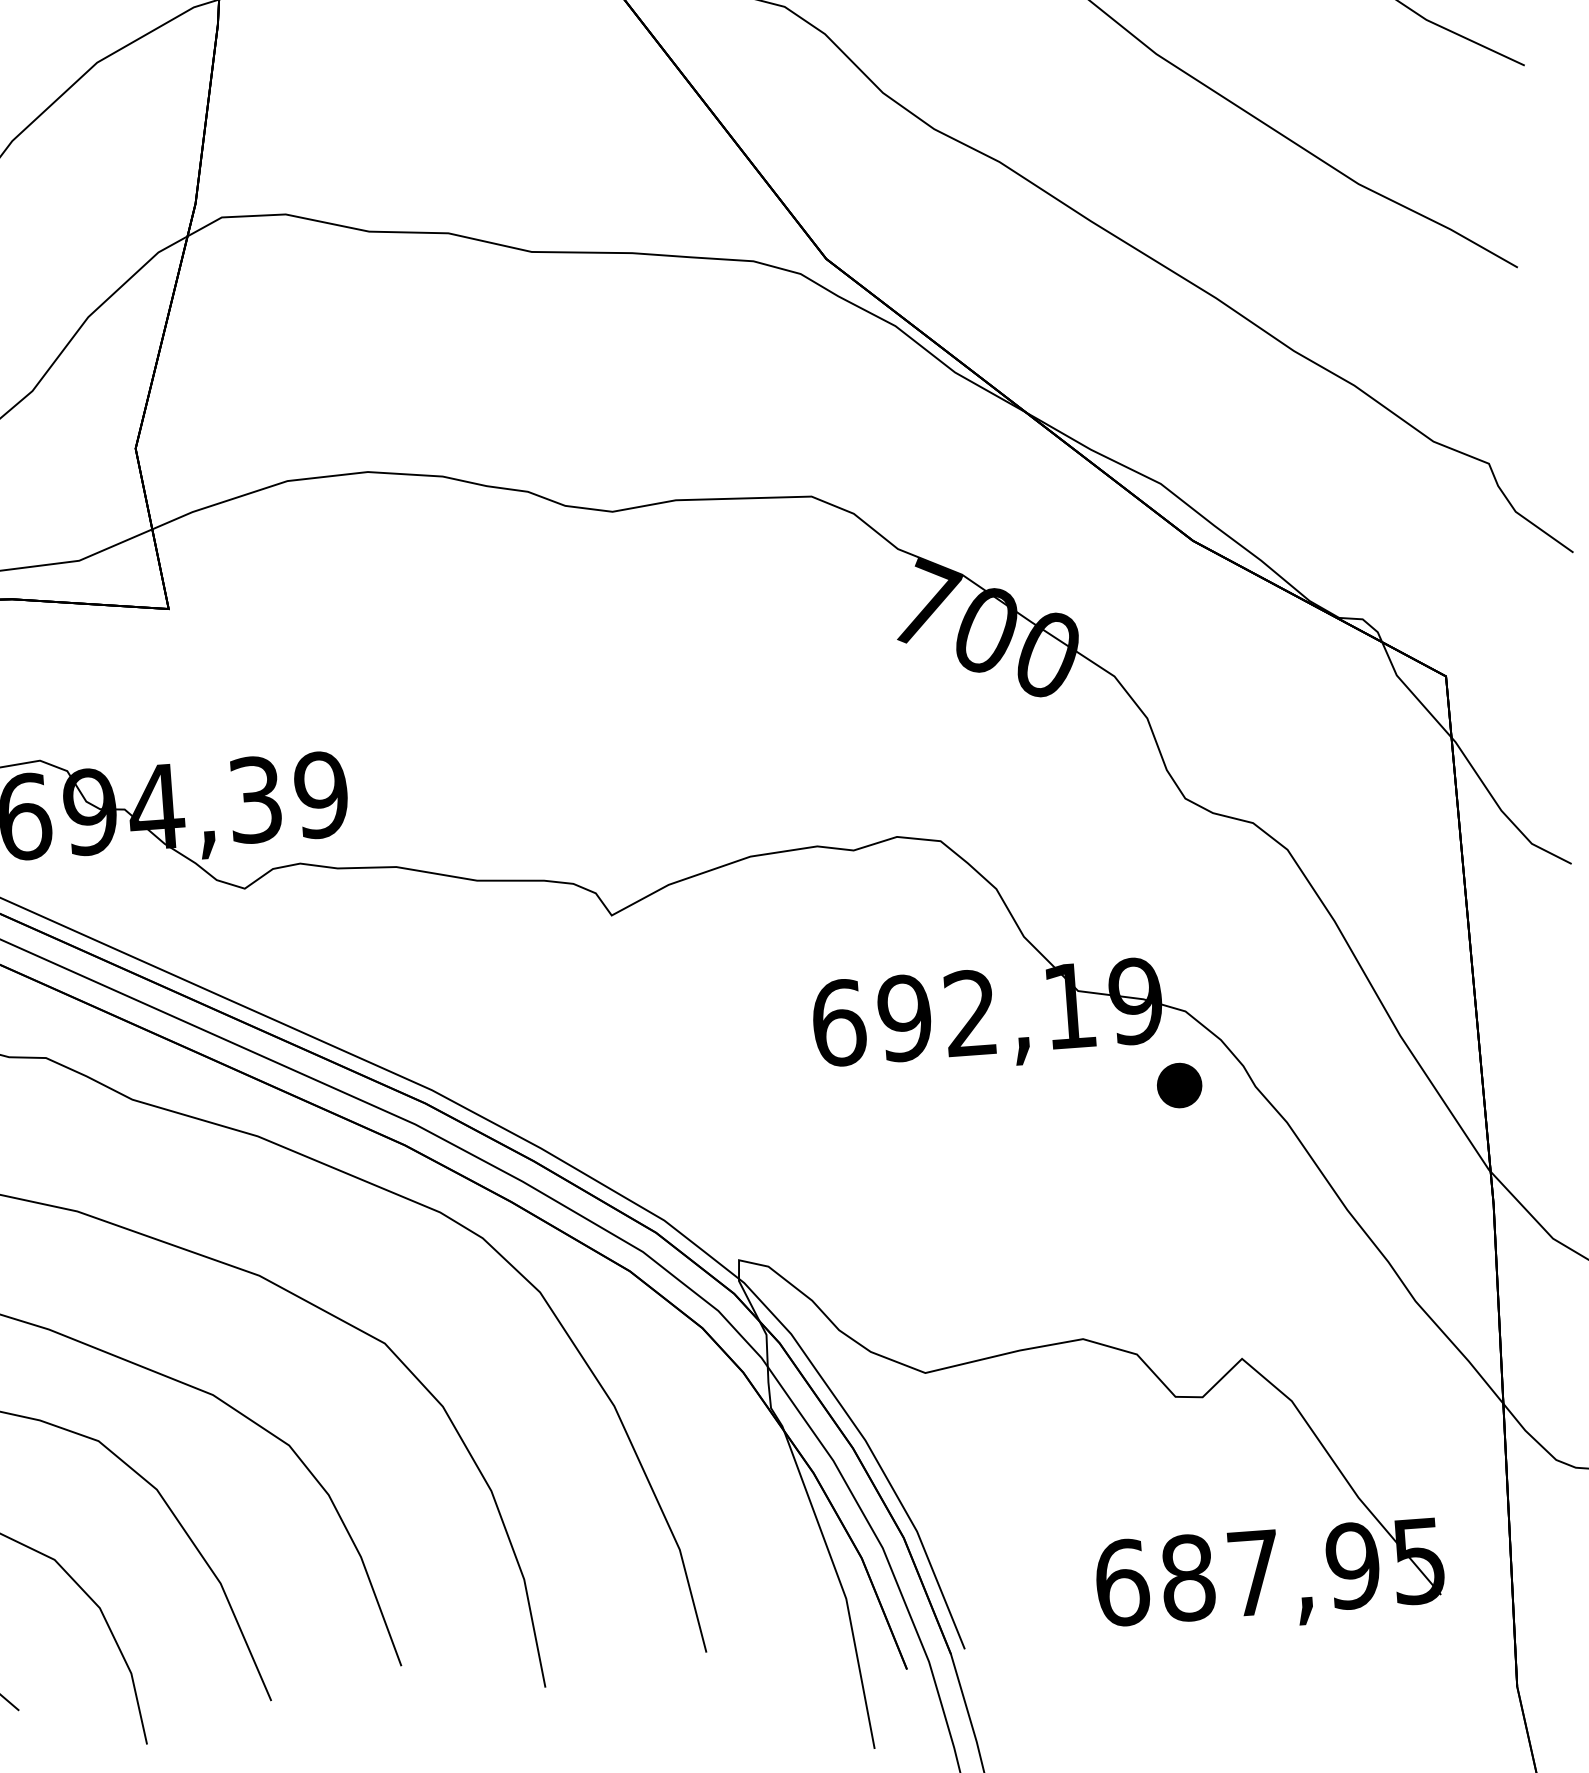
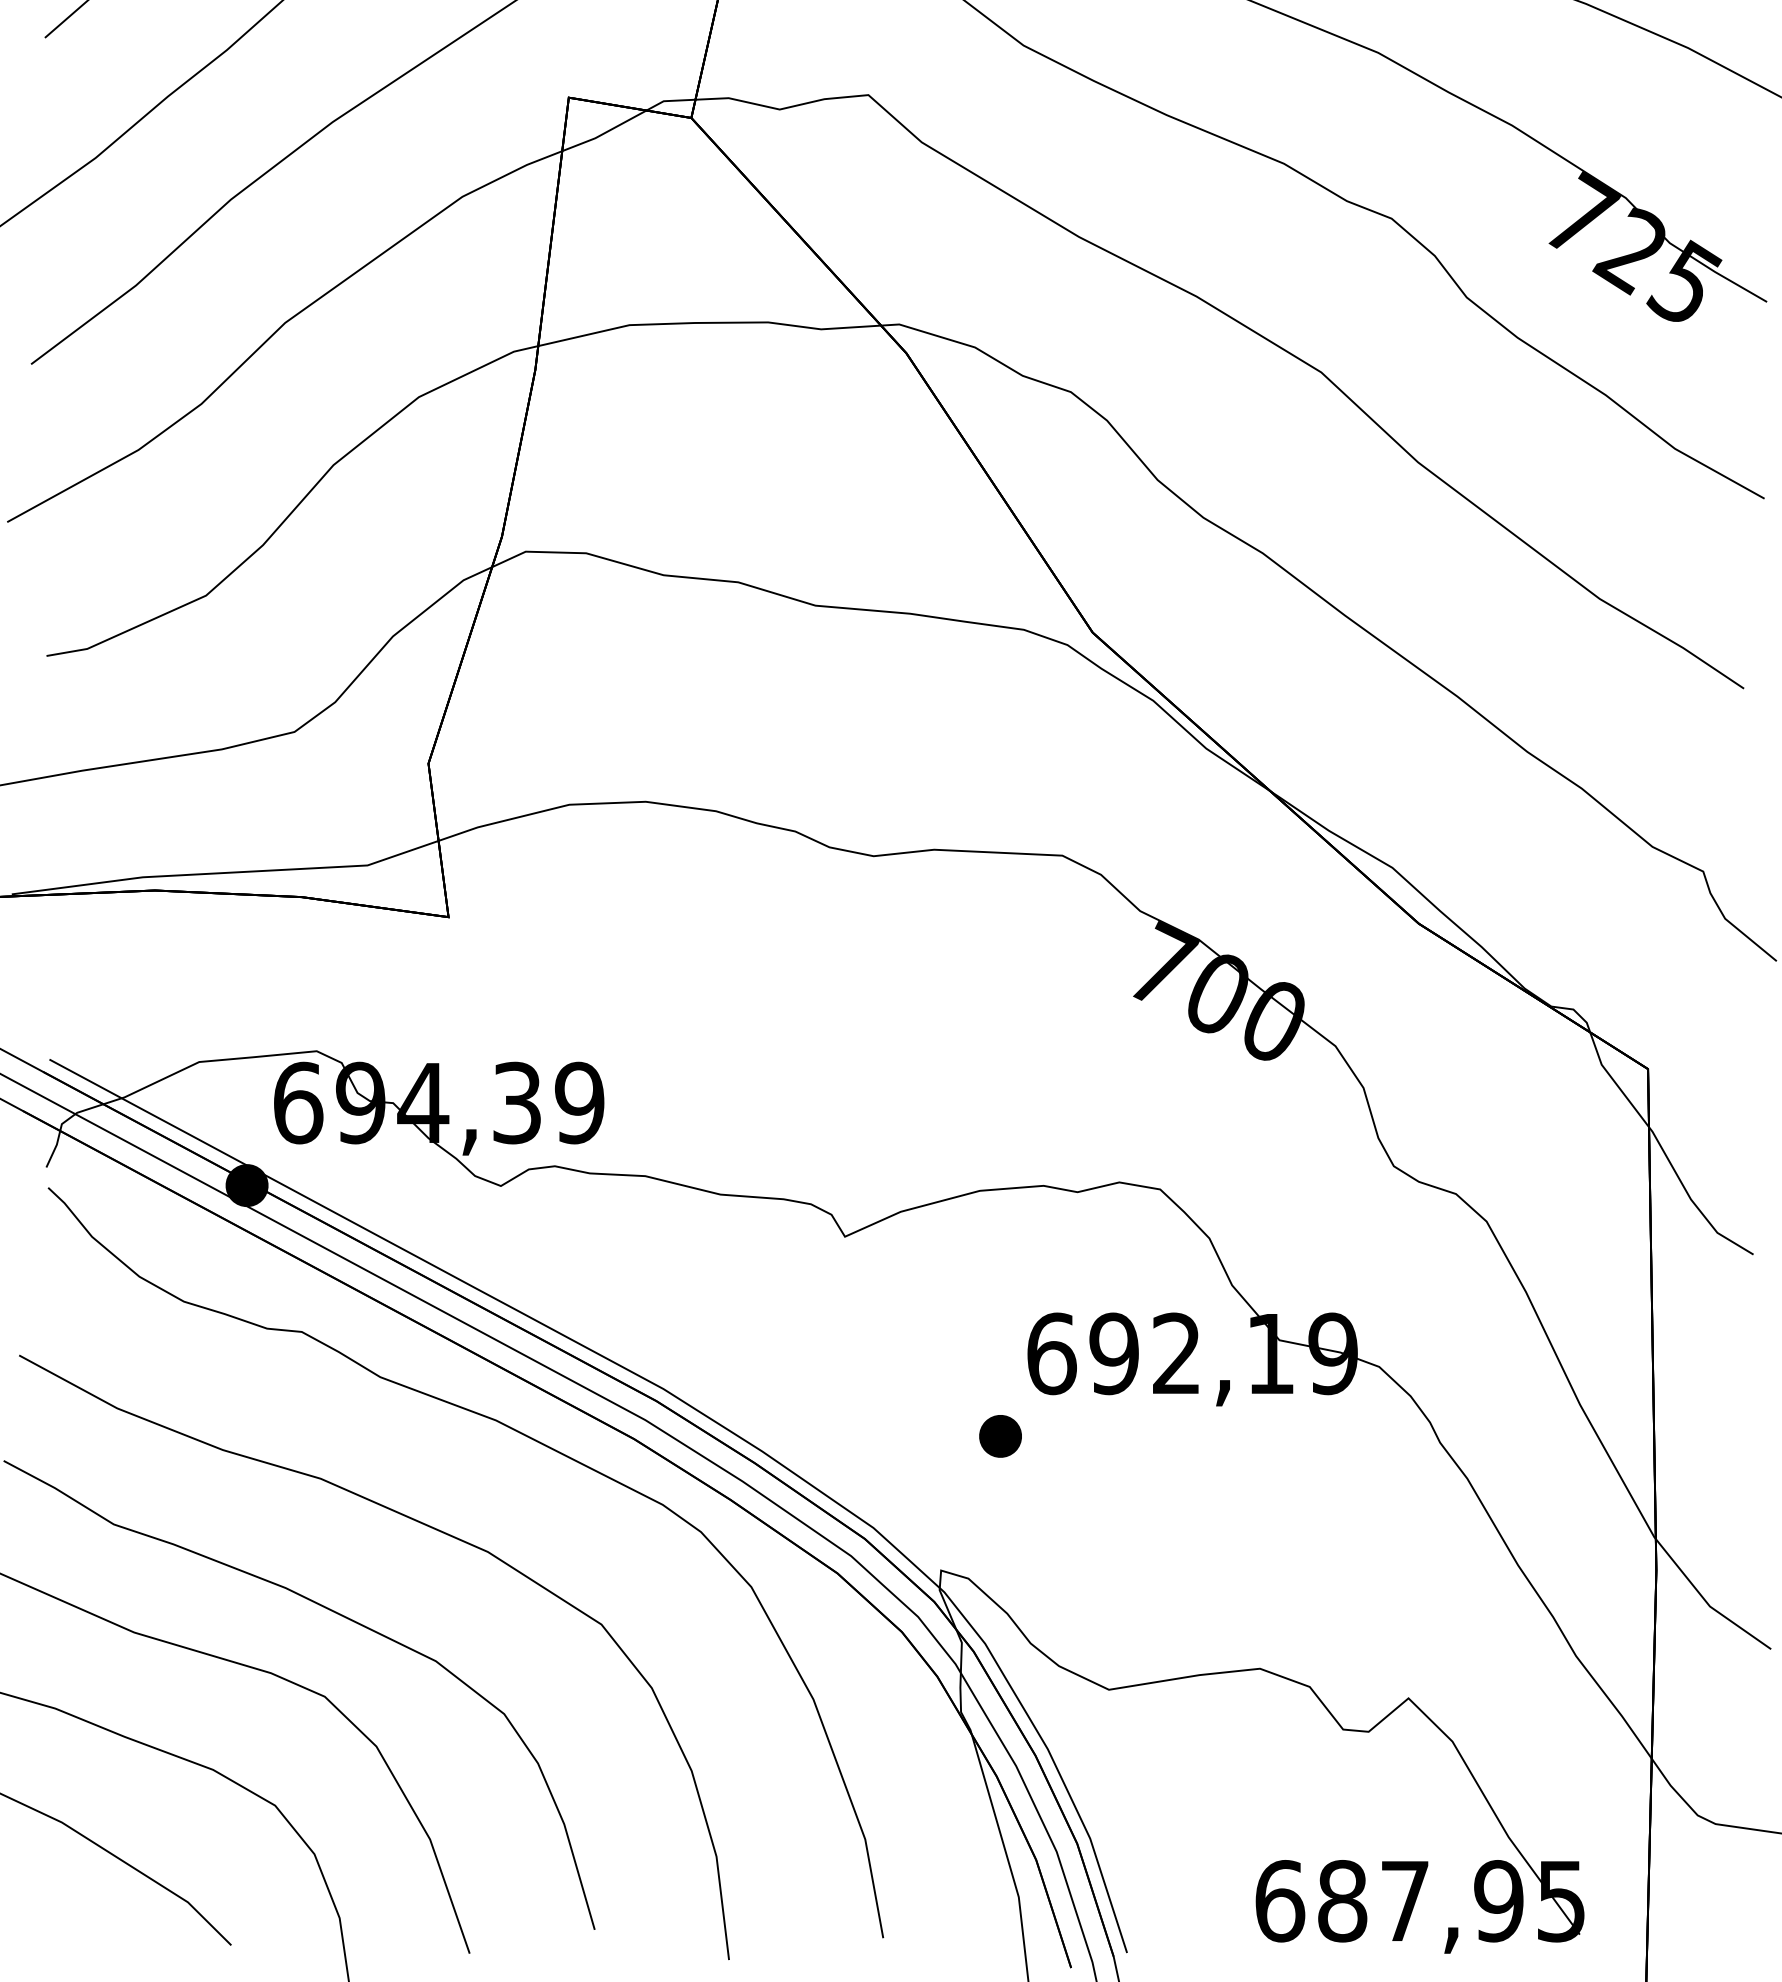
part: (1179, 1085) -> (1000, 1436), moved

